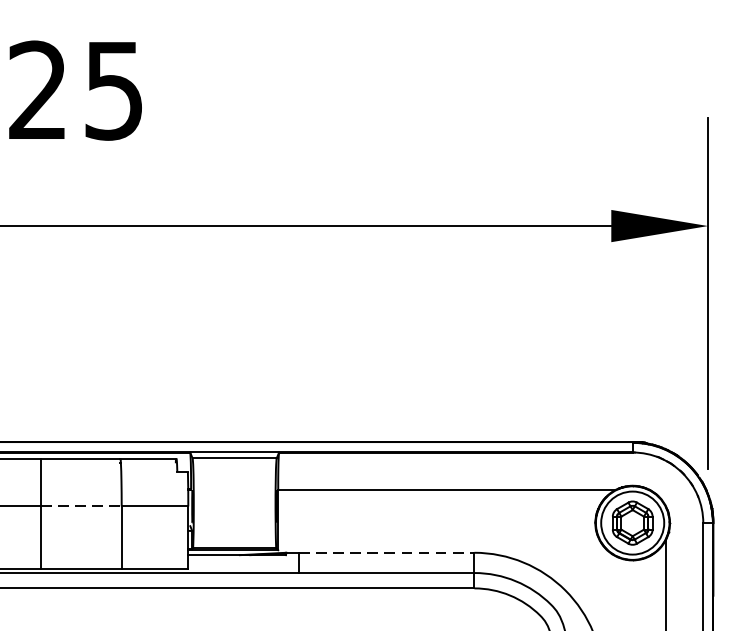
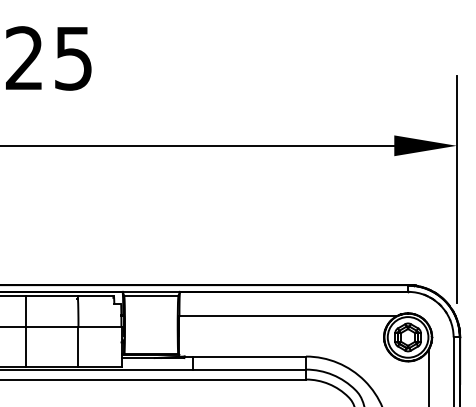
line: (81, 506) -> (52, 326), dashed -> solid
line: (386, 552) -> (249, 356), dashed -> solid

